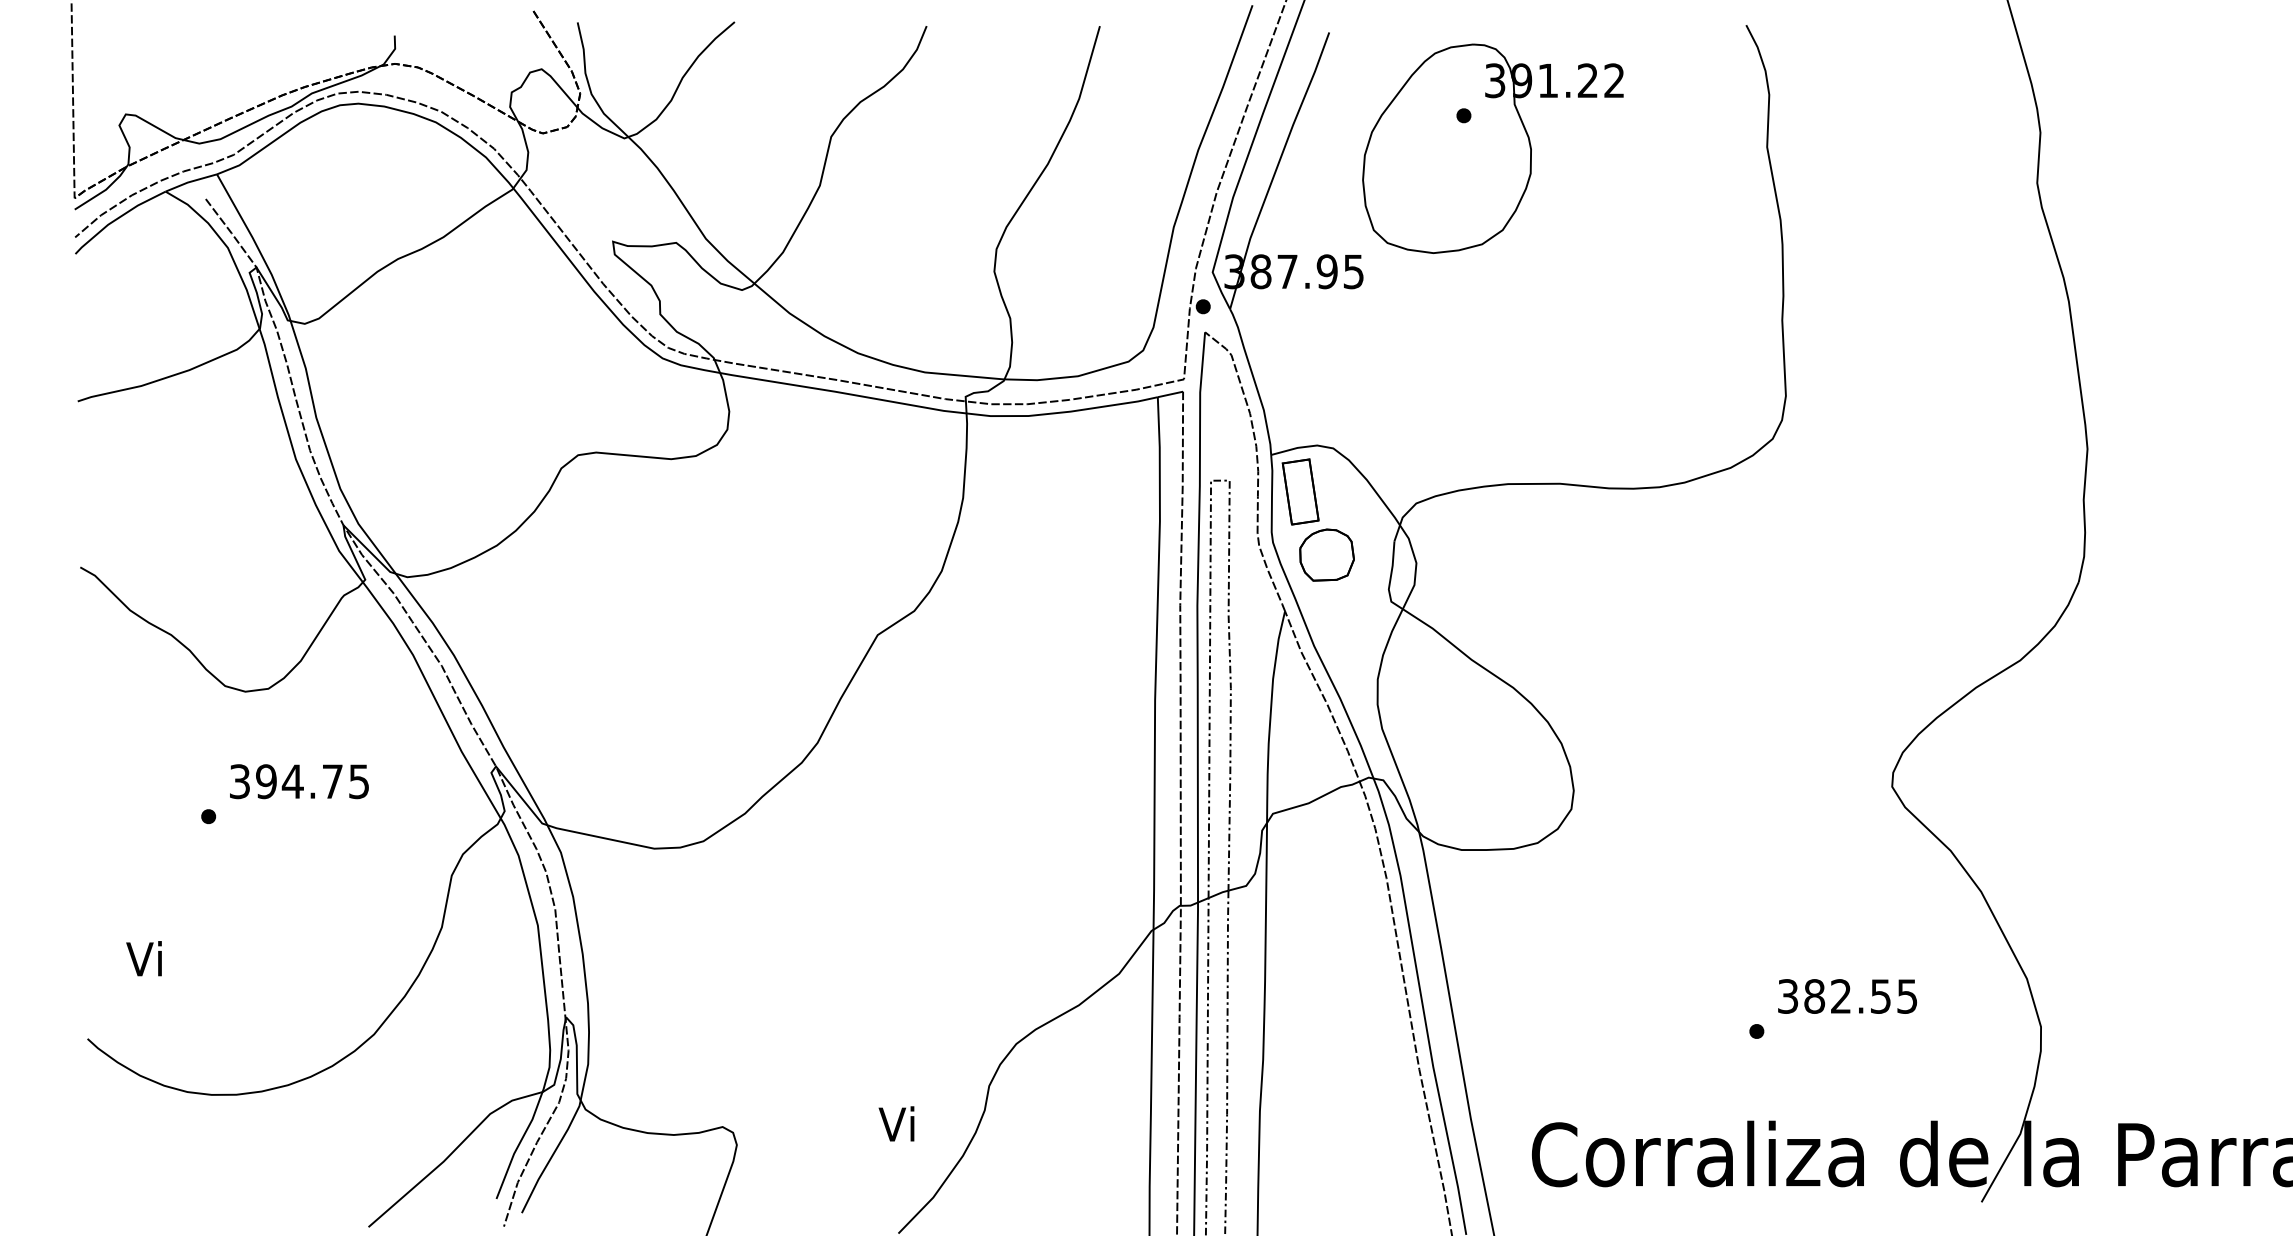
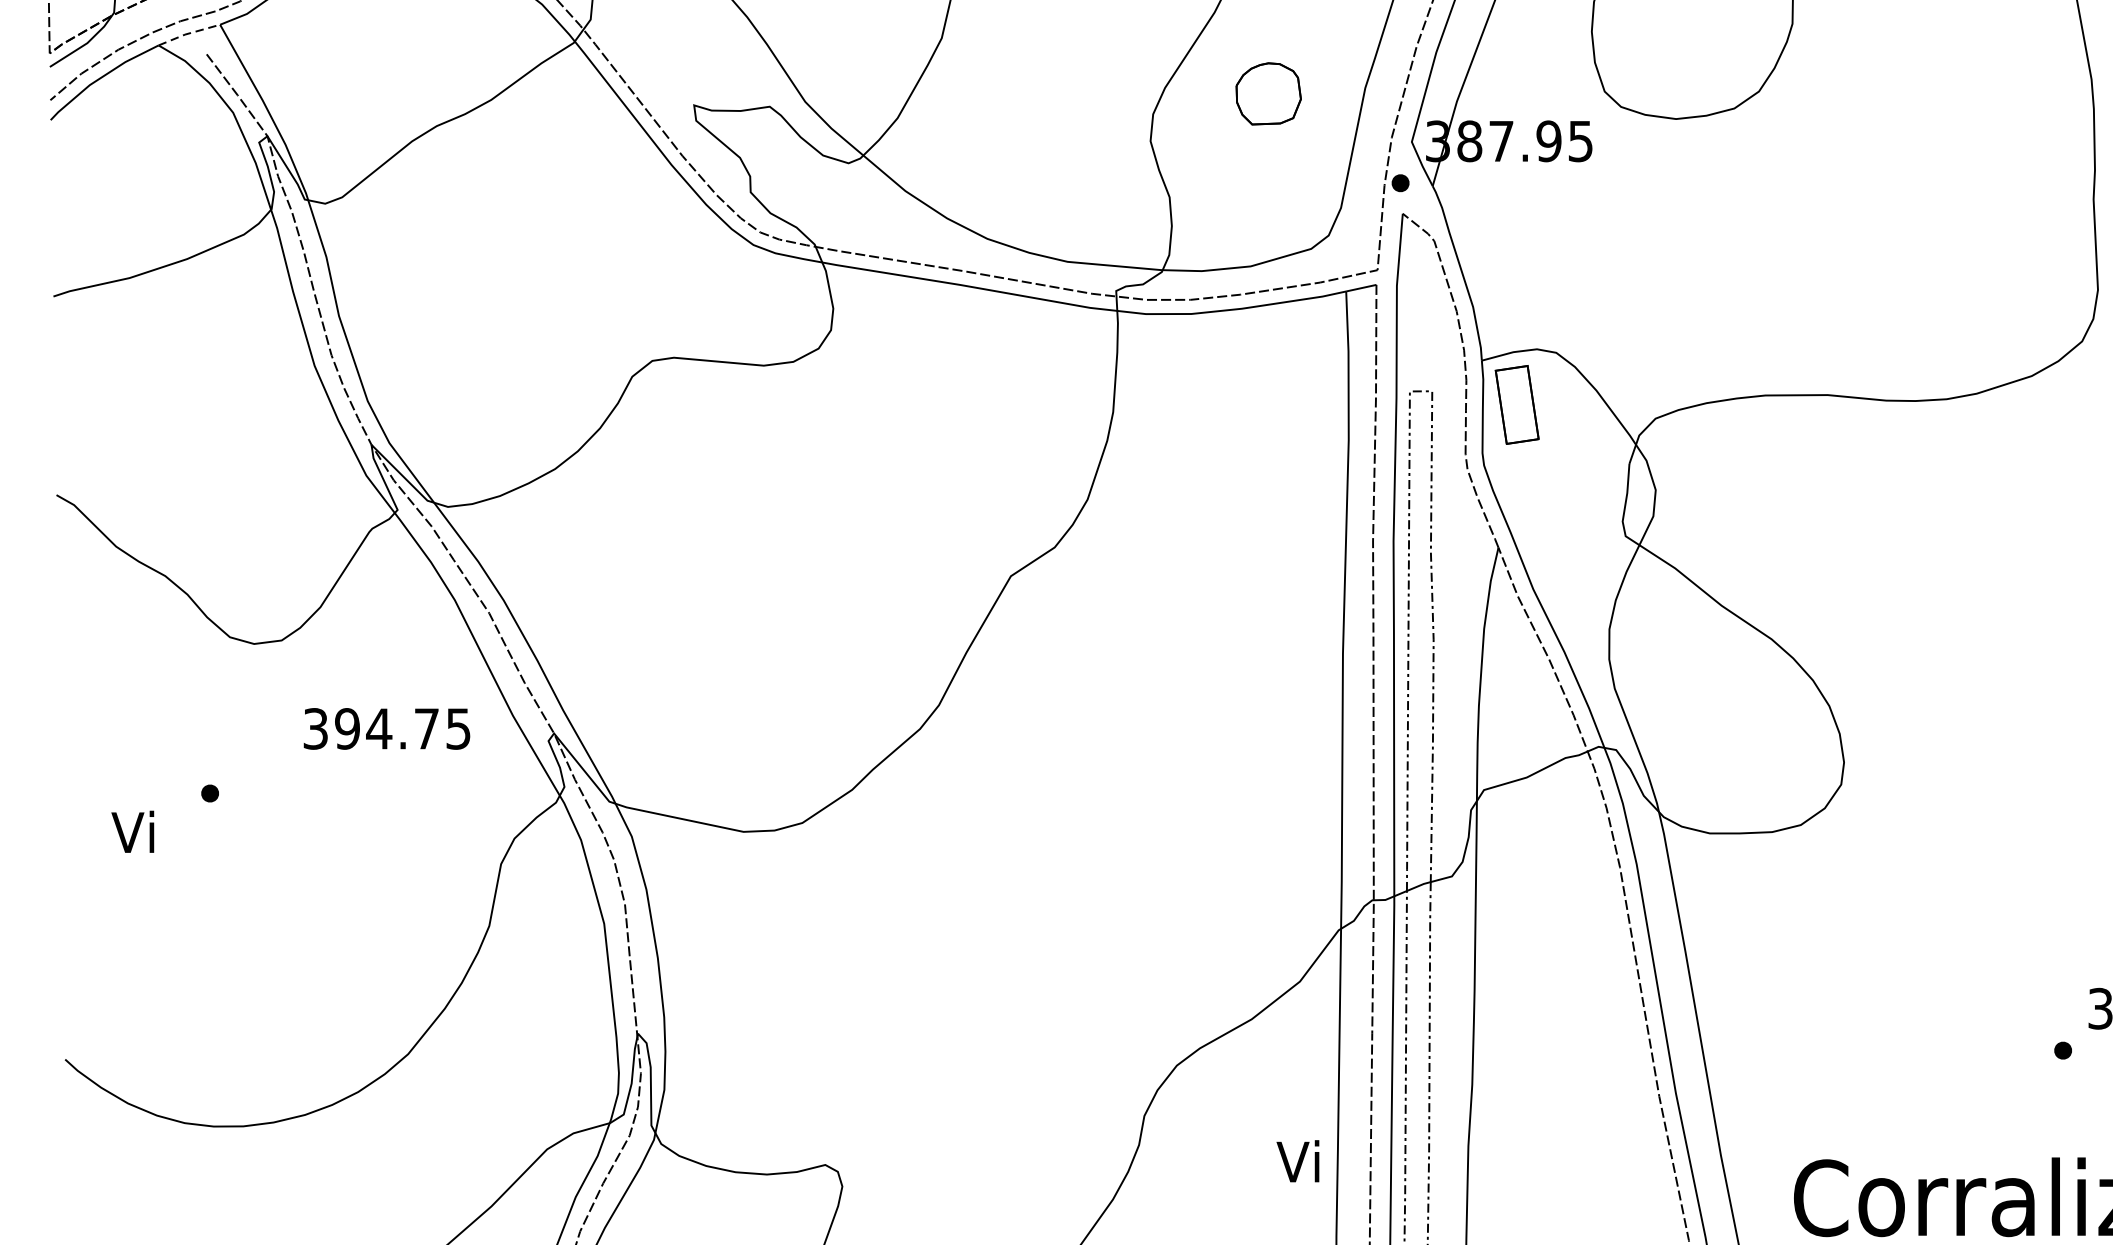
line: (190, 181) -> (188, 33), solid -> dashed
part: (1326, 554) -> (1268, 93), moved
text: (299, 781) -> (387, 728), moved
text: (143, 958) -> (132, 831), moved
text: (896, 1123) -> (1297, 1160), moved

